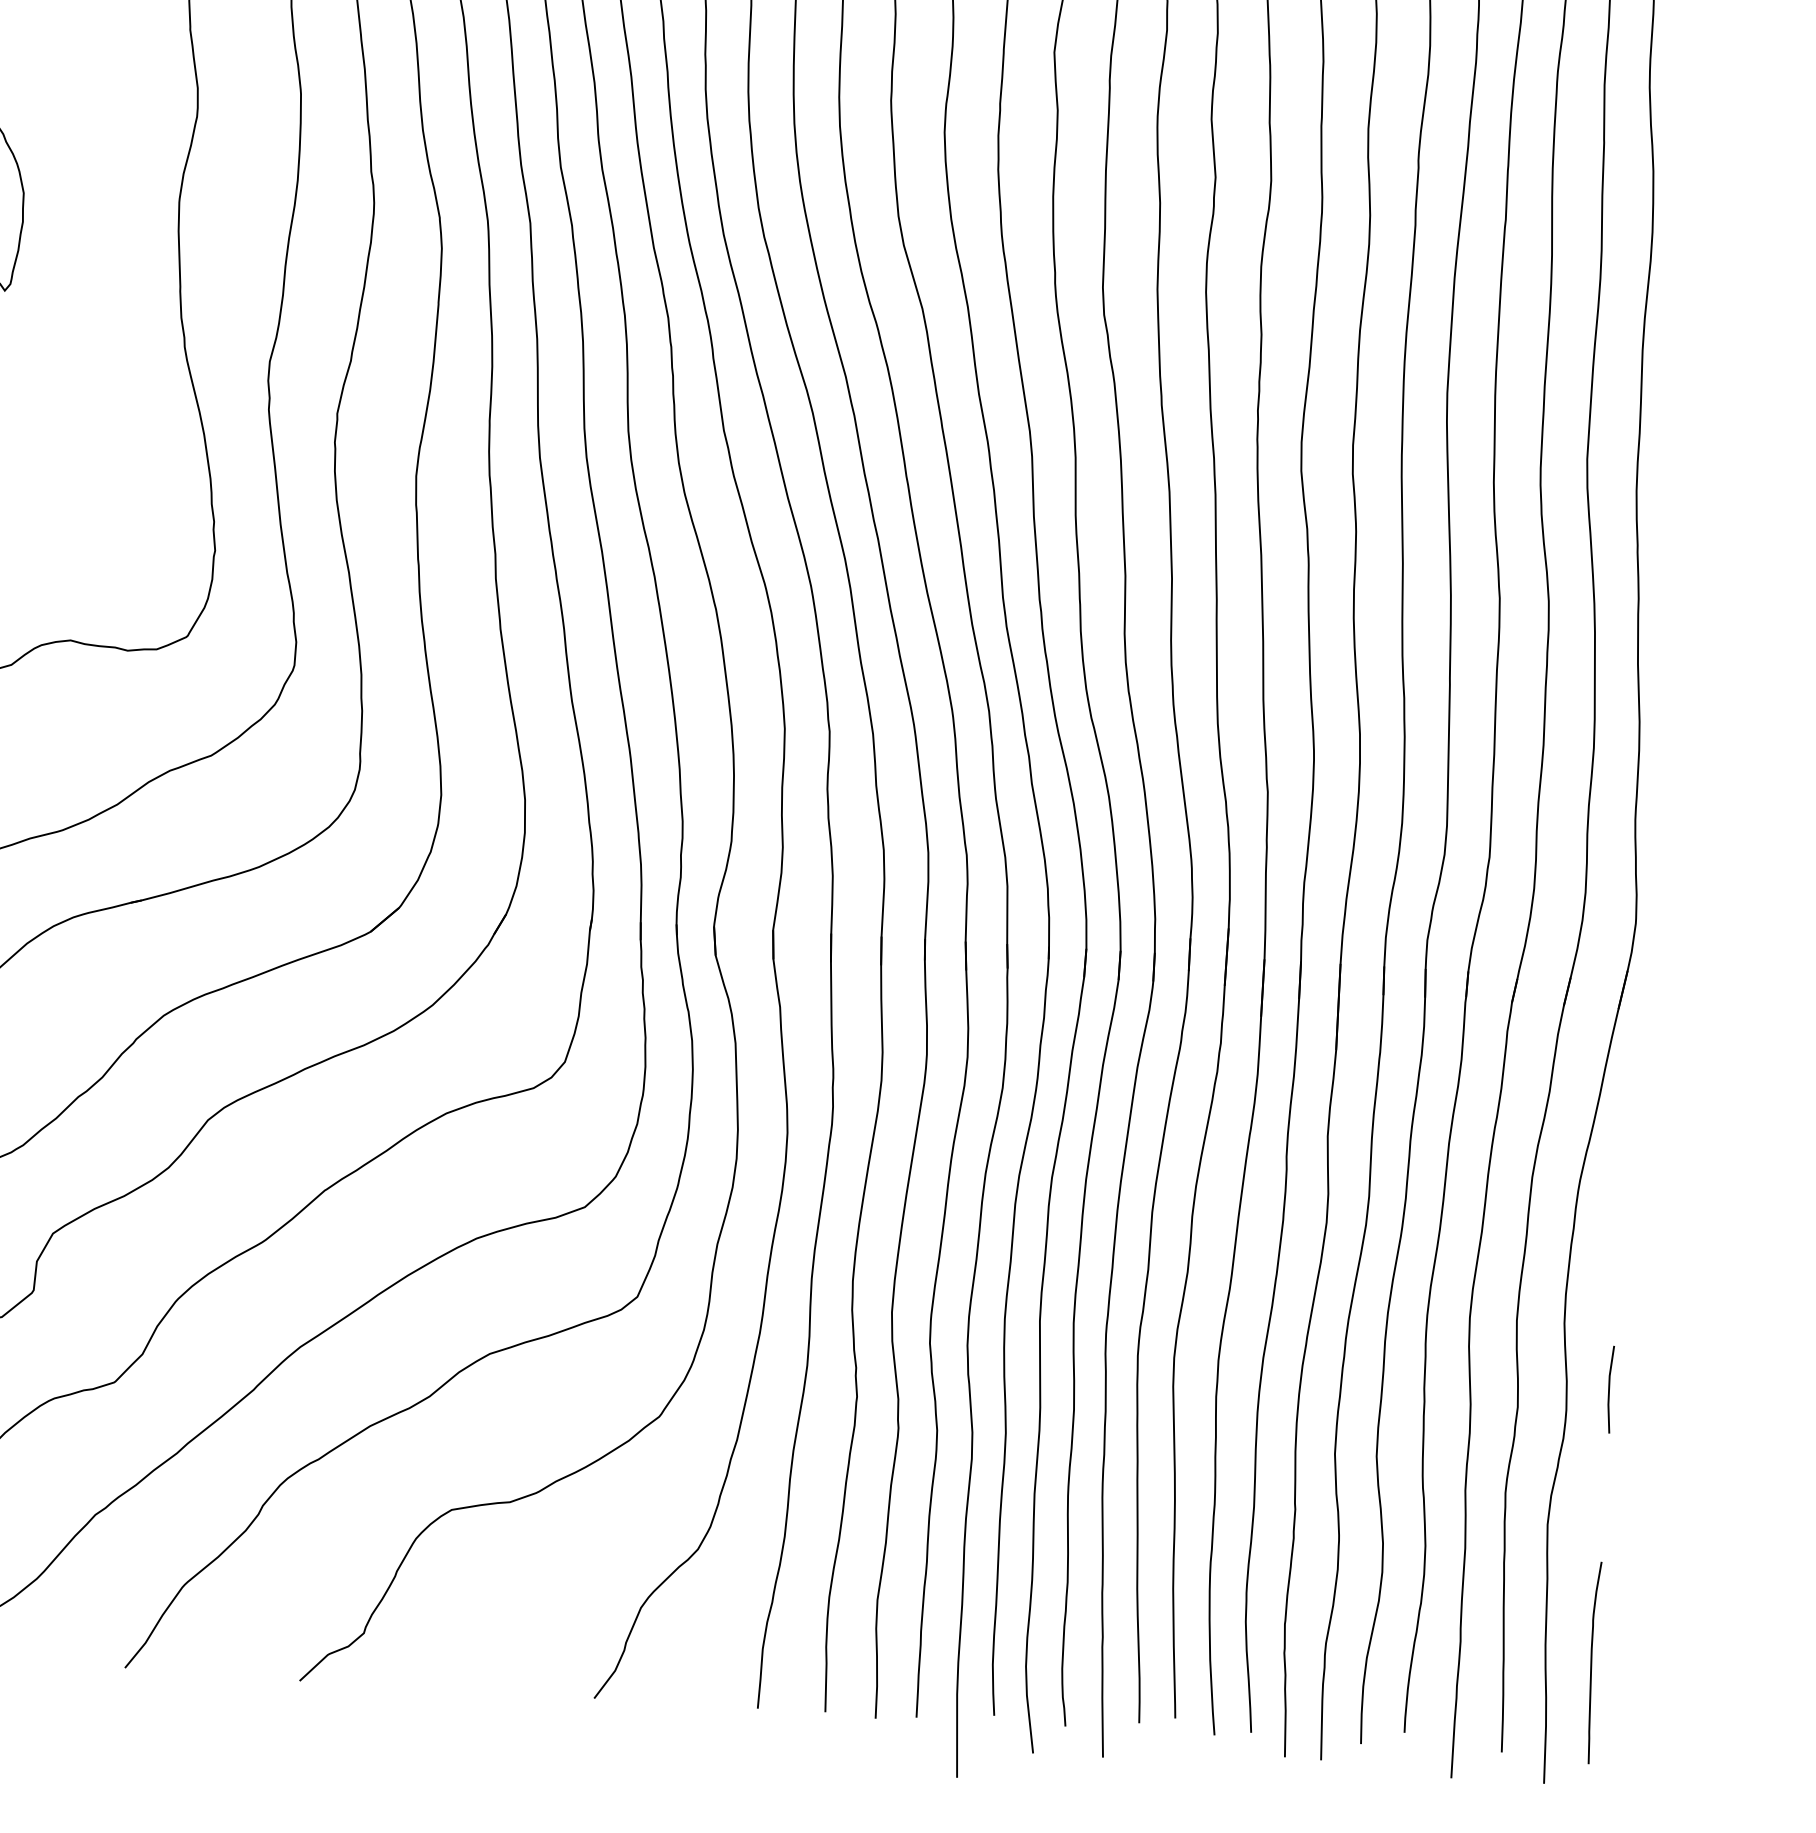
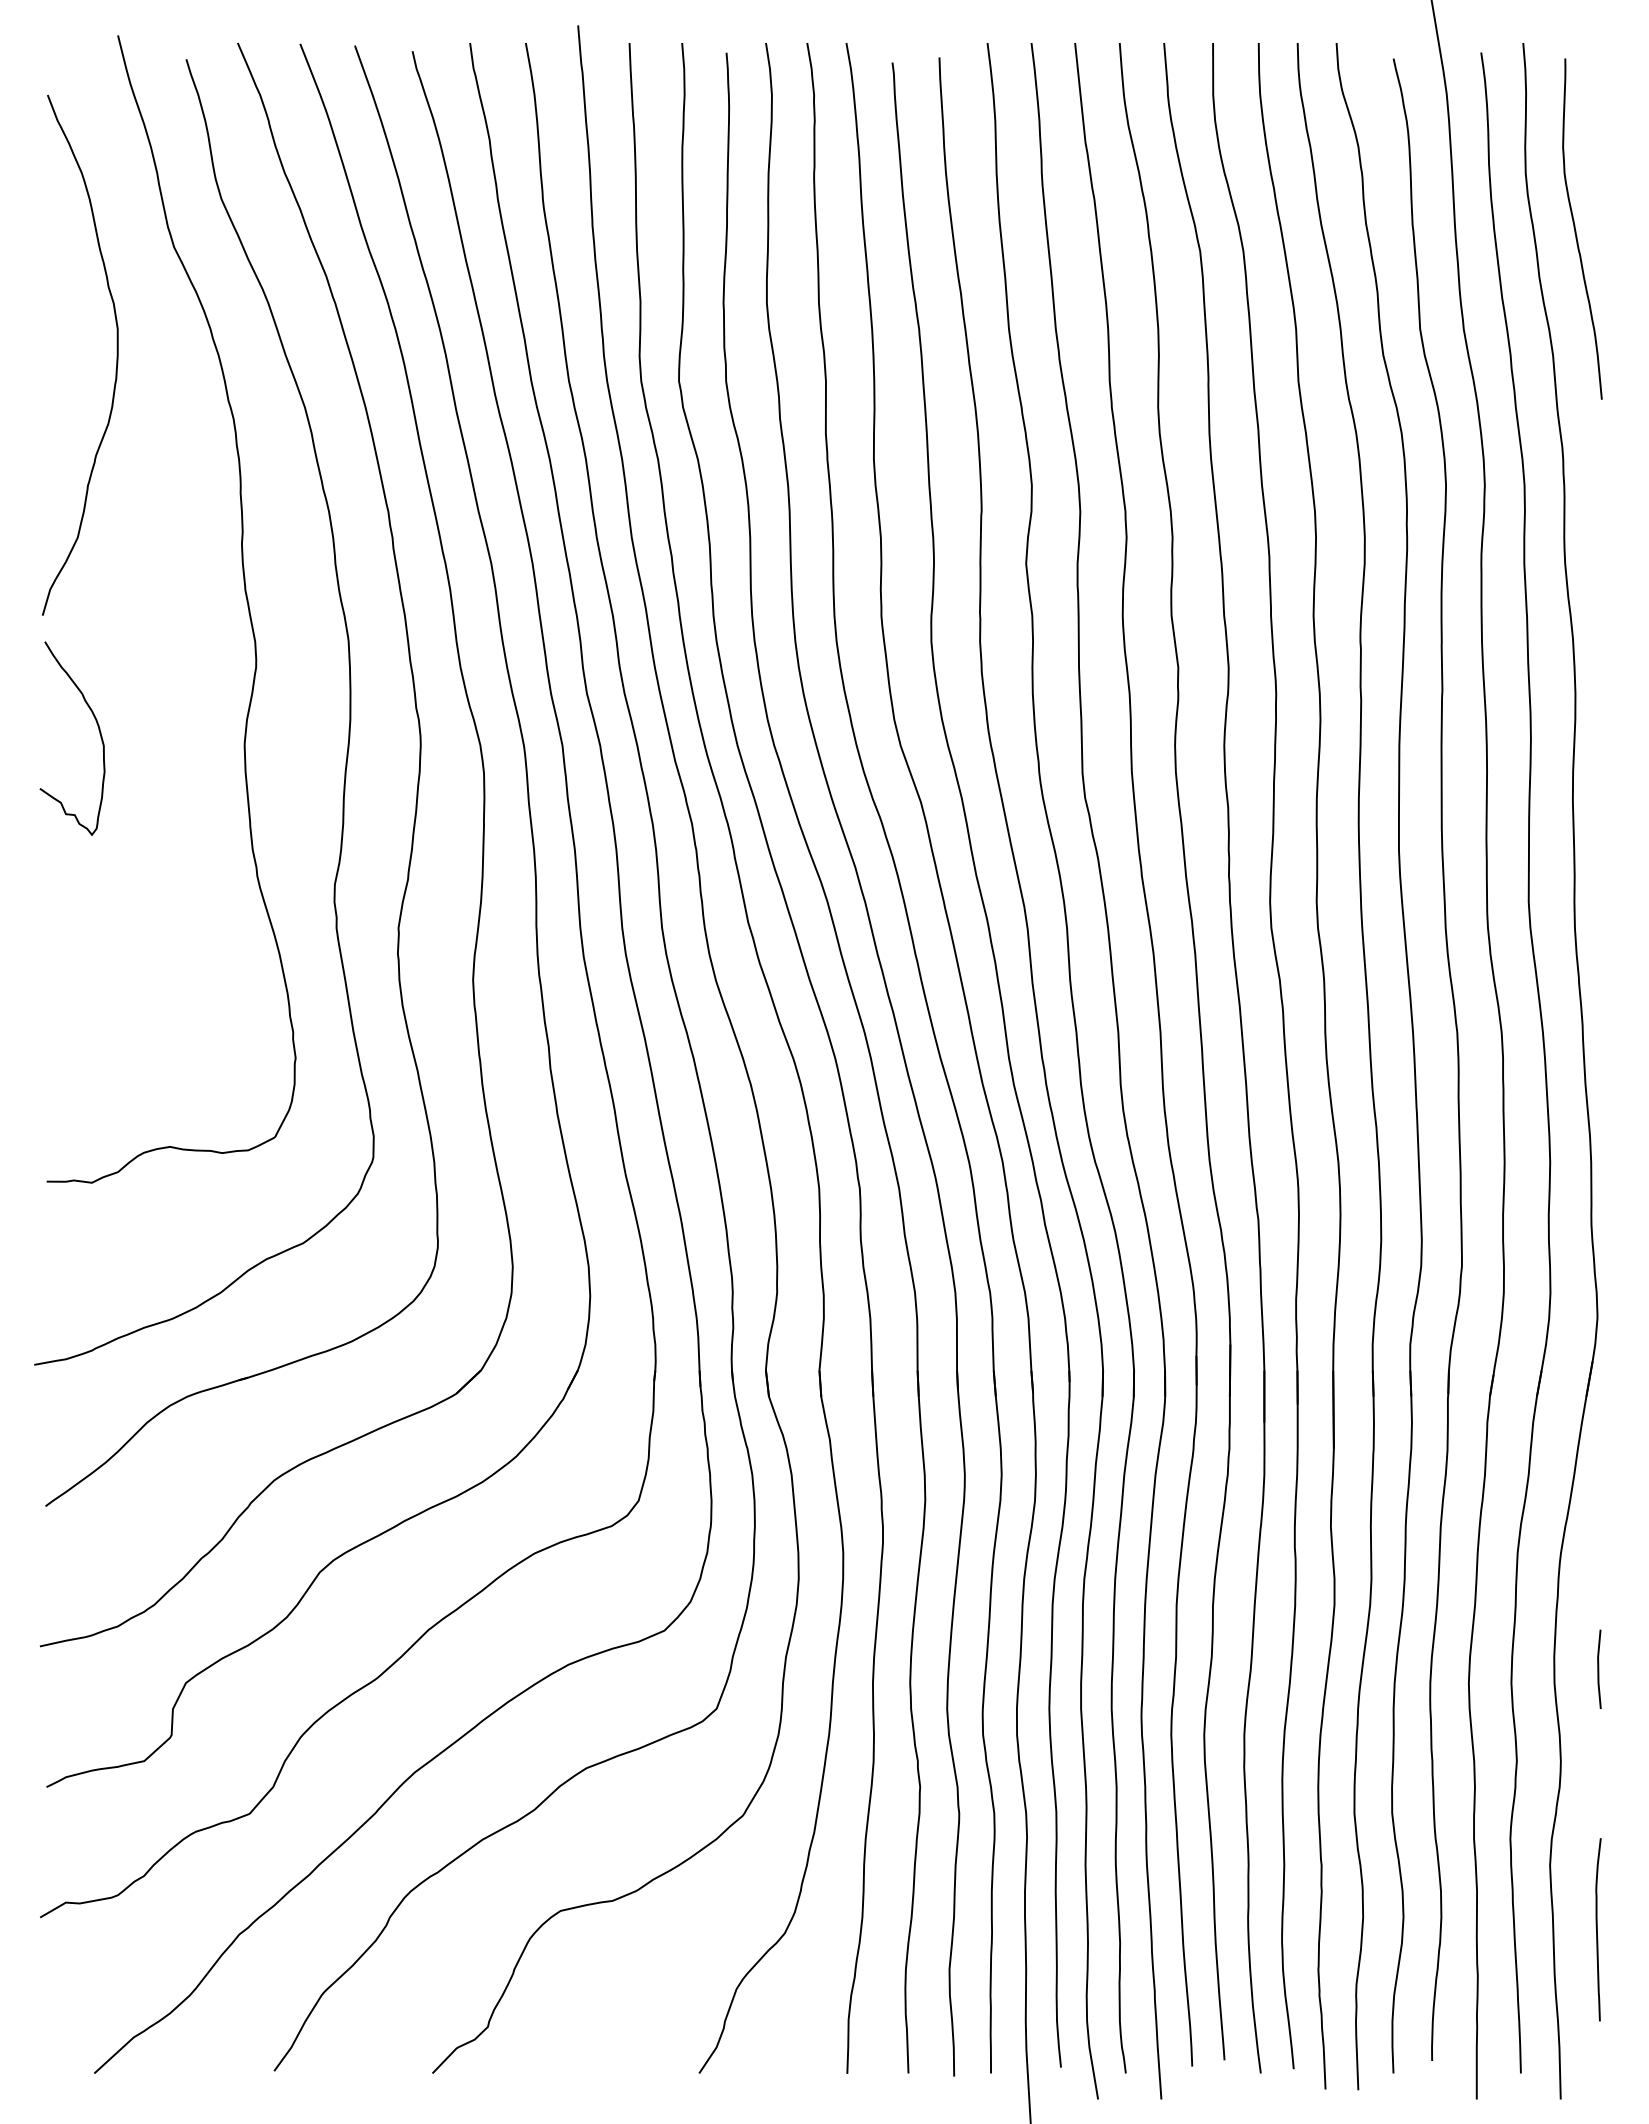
line: (1610, 1388) -> (1599, 1668), moved
curve: (1591, 1662) -> (1597, 1929), moved

